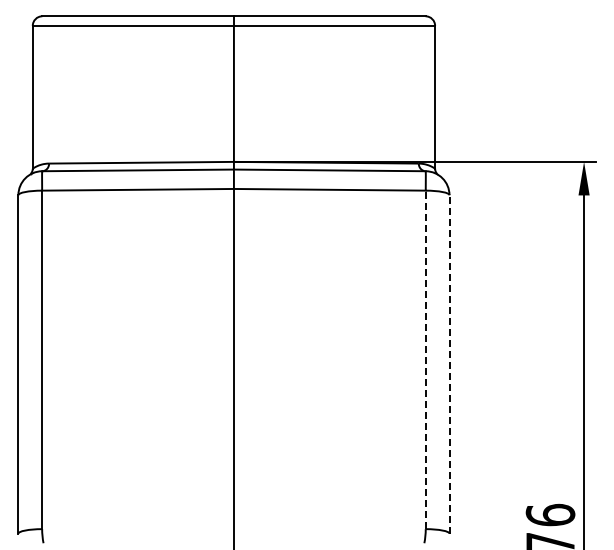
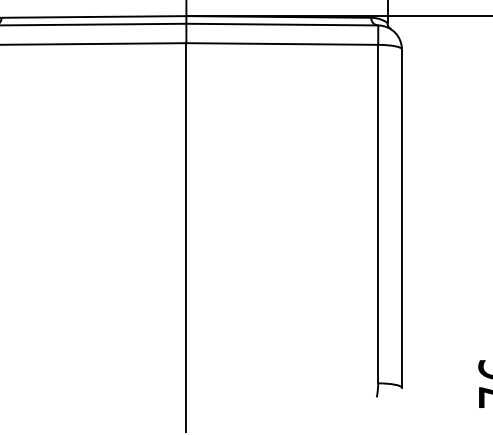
line: (425, 359) -> (377, 213), dashed -> solid
line: (449, 363) -> (401, 217), dashed -> solid

